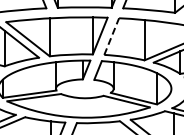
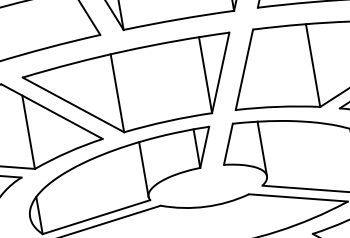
line: (111, 36) -> (243, 69), dashed -> solid

